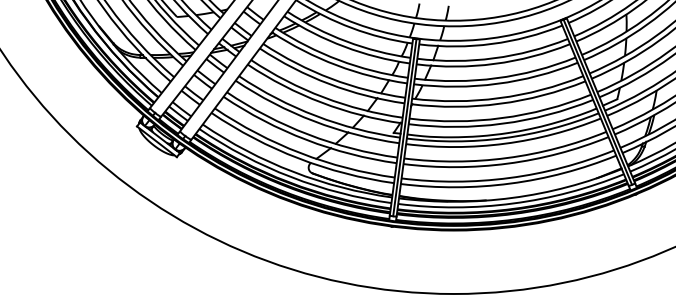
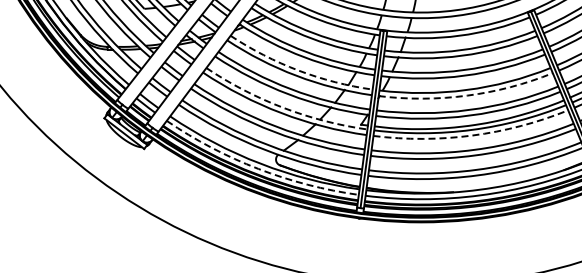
arc: (331, 78) -> (298, 70), solid -> dashed
arc: (499, 103) -> (466, 95), solid -> dashed
arc: (316, 116) -> (283, 108), solid -> dashed
arc: (505, 143) -> (472, 135), solid -> dashed
arc: (291, 177) -> (258, 169), solid -> dashed

